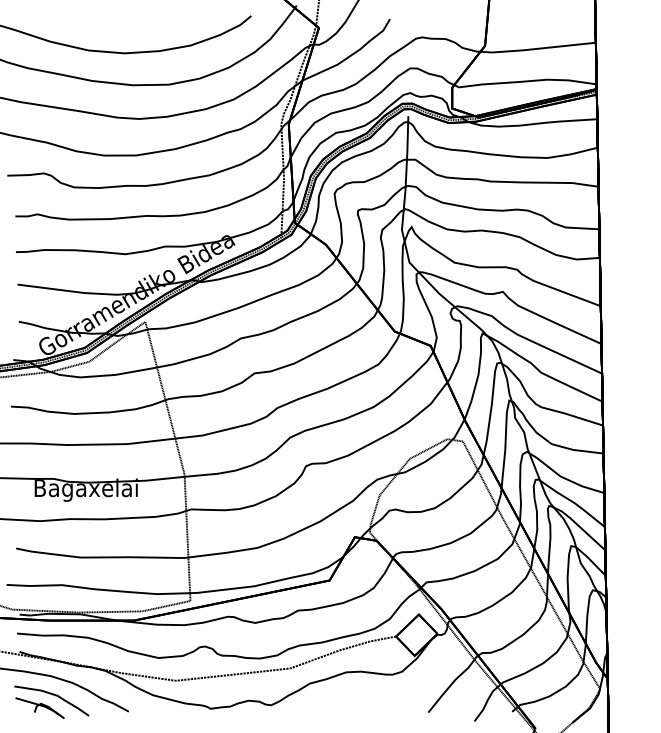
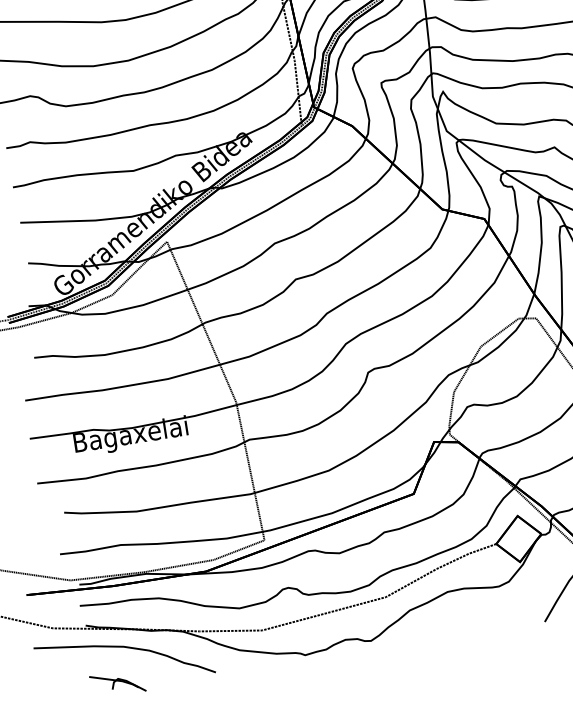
curve: (52, 695) -> (129, 667), removed

